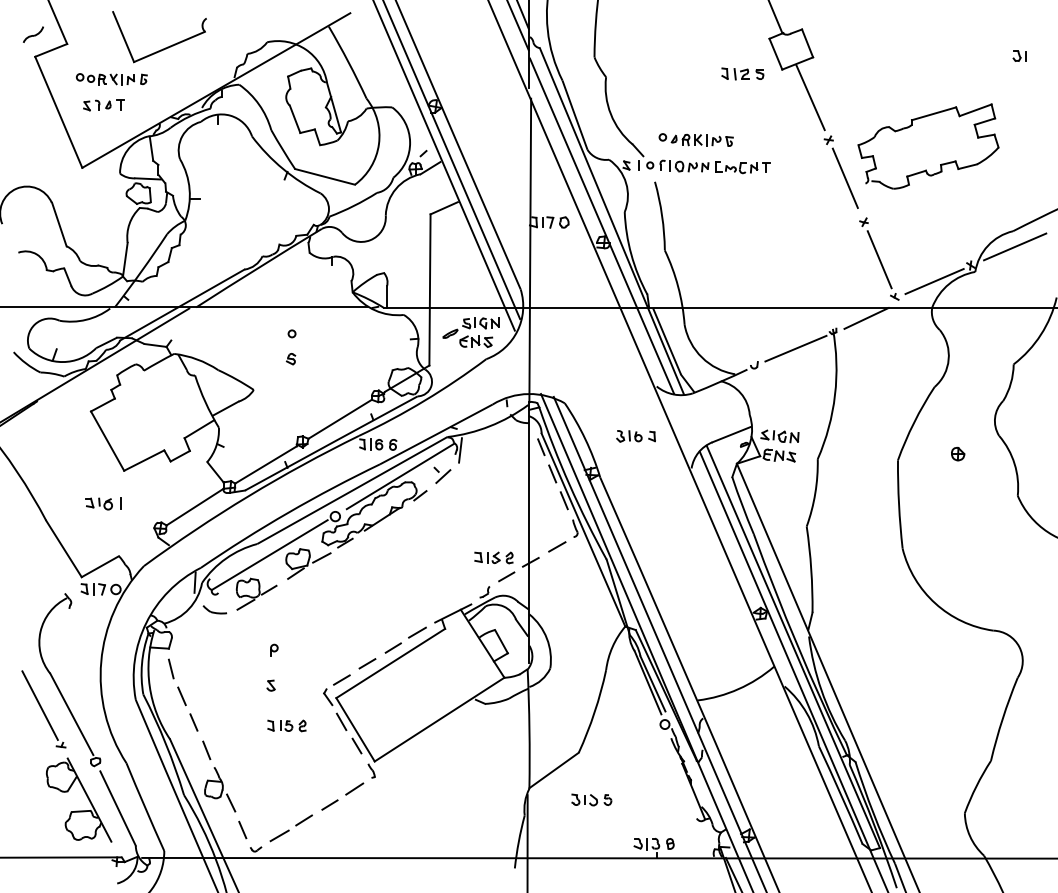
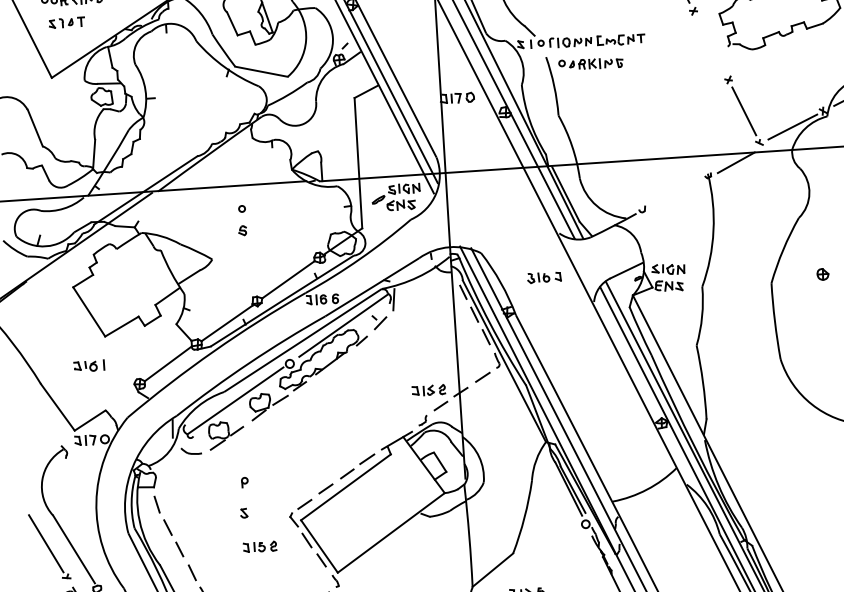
part: (695, 139) -> (590, 63), moved
line: (844, 177) -> (709, 42), removed
line: (795, 348) -> (676, 192), removed

